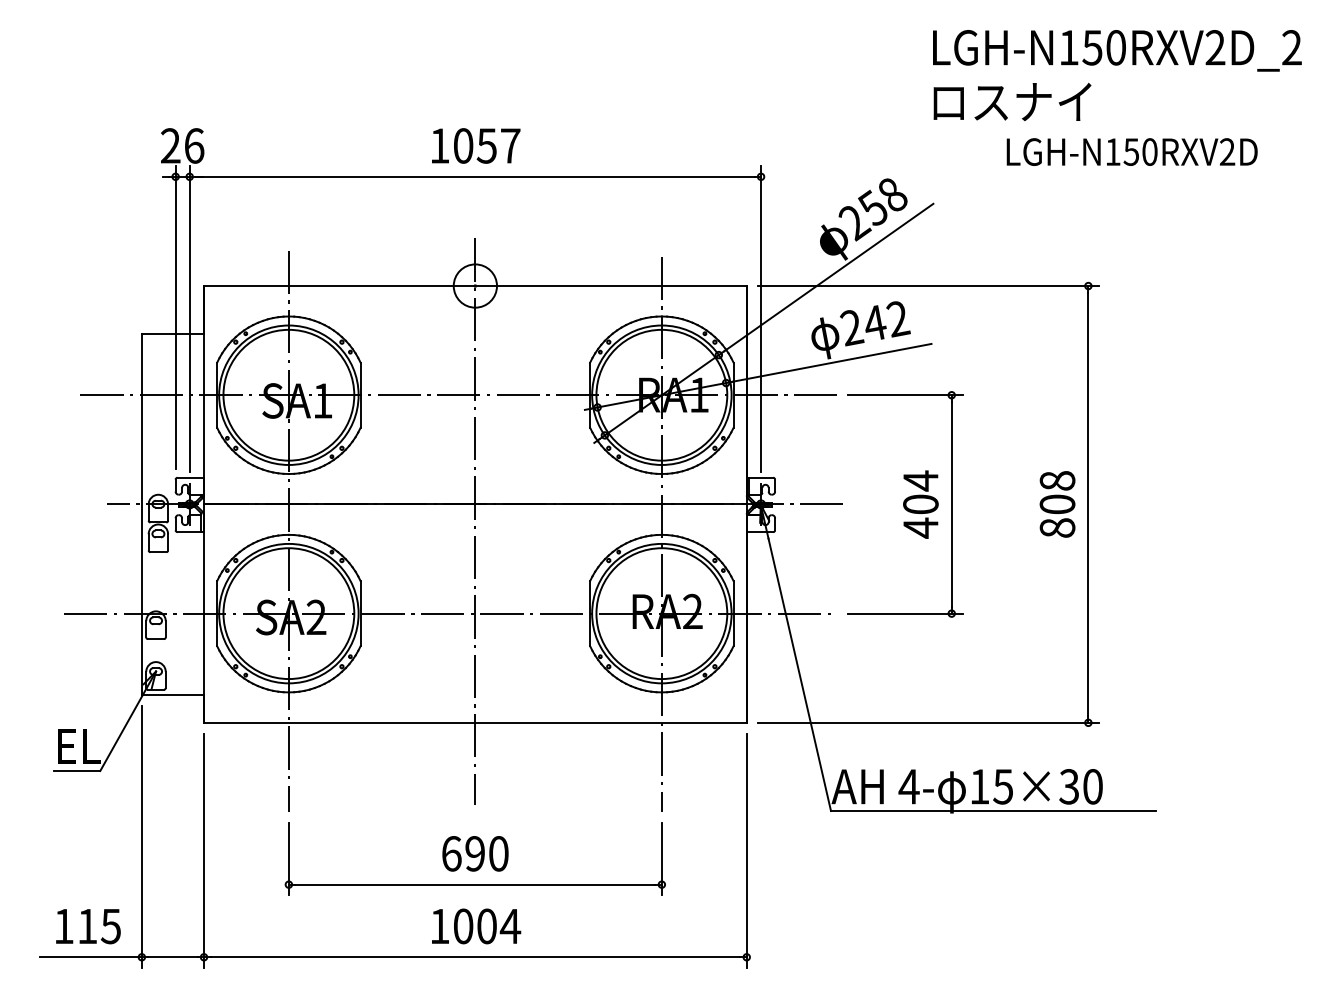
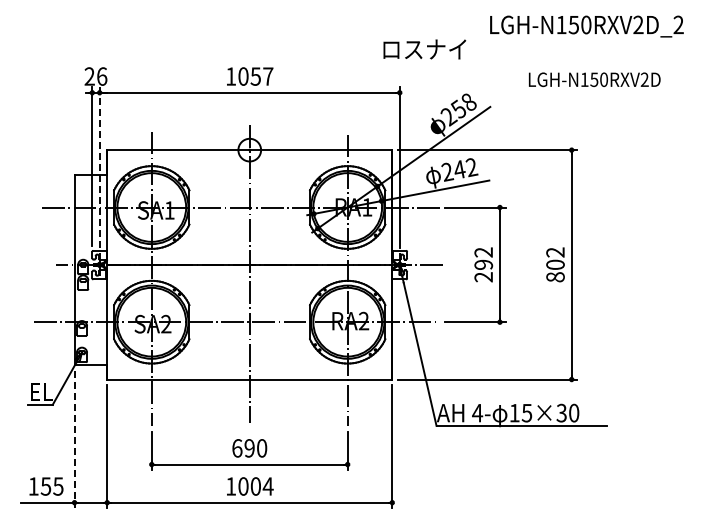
text: (1011, 102) -> (424, 49), moved
line: (189, 317) -> (99, 166), solid -> dashed
text: (1057, 480) -> (555, 252), 808 -> 802
text: (920, 503) -> (483, 264), 404 -> 292
line: (141, 836) -> (74, 439), solid -> dashed
text: (86, 926) -> (45, 486), 115 -> 155

